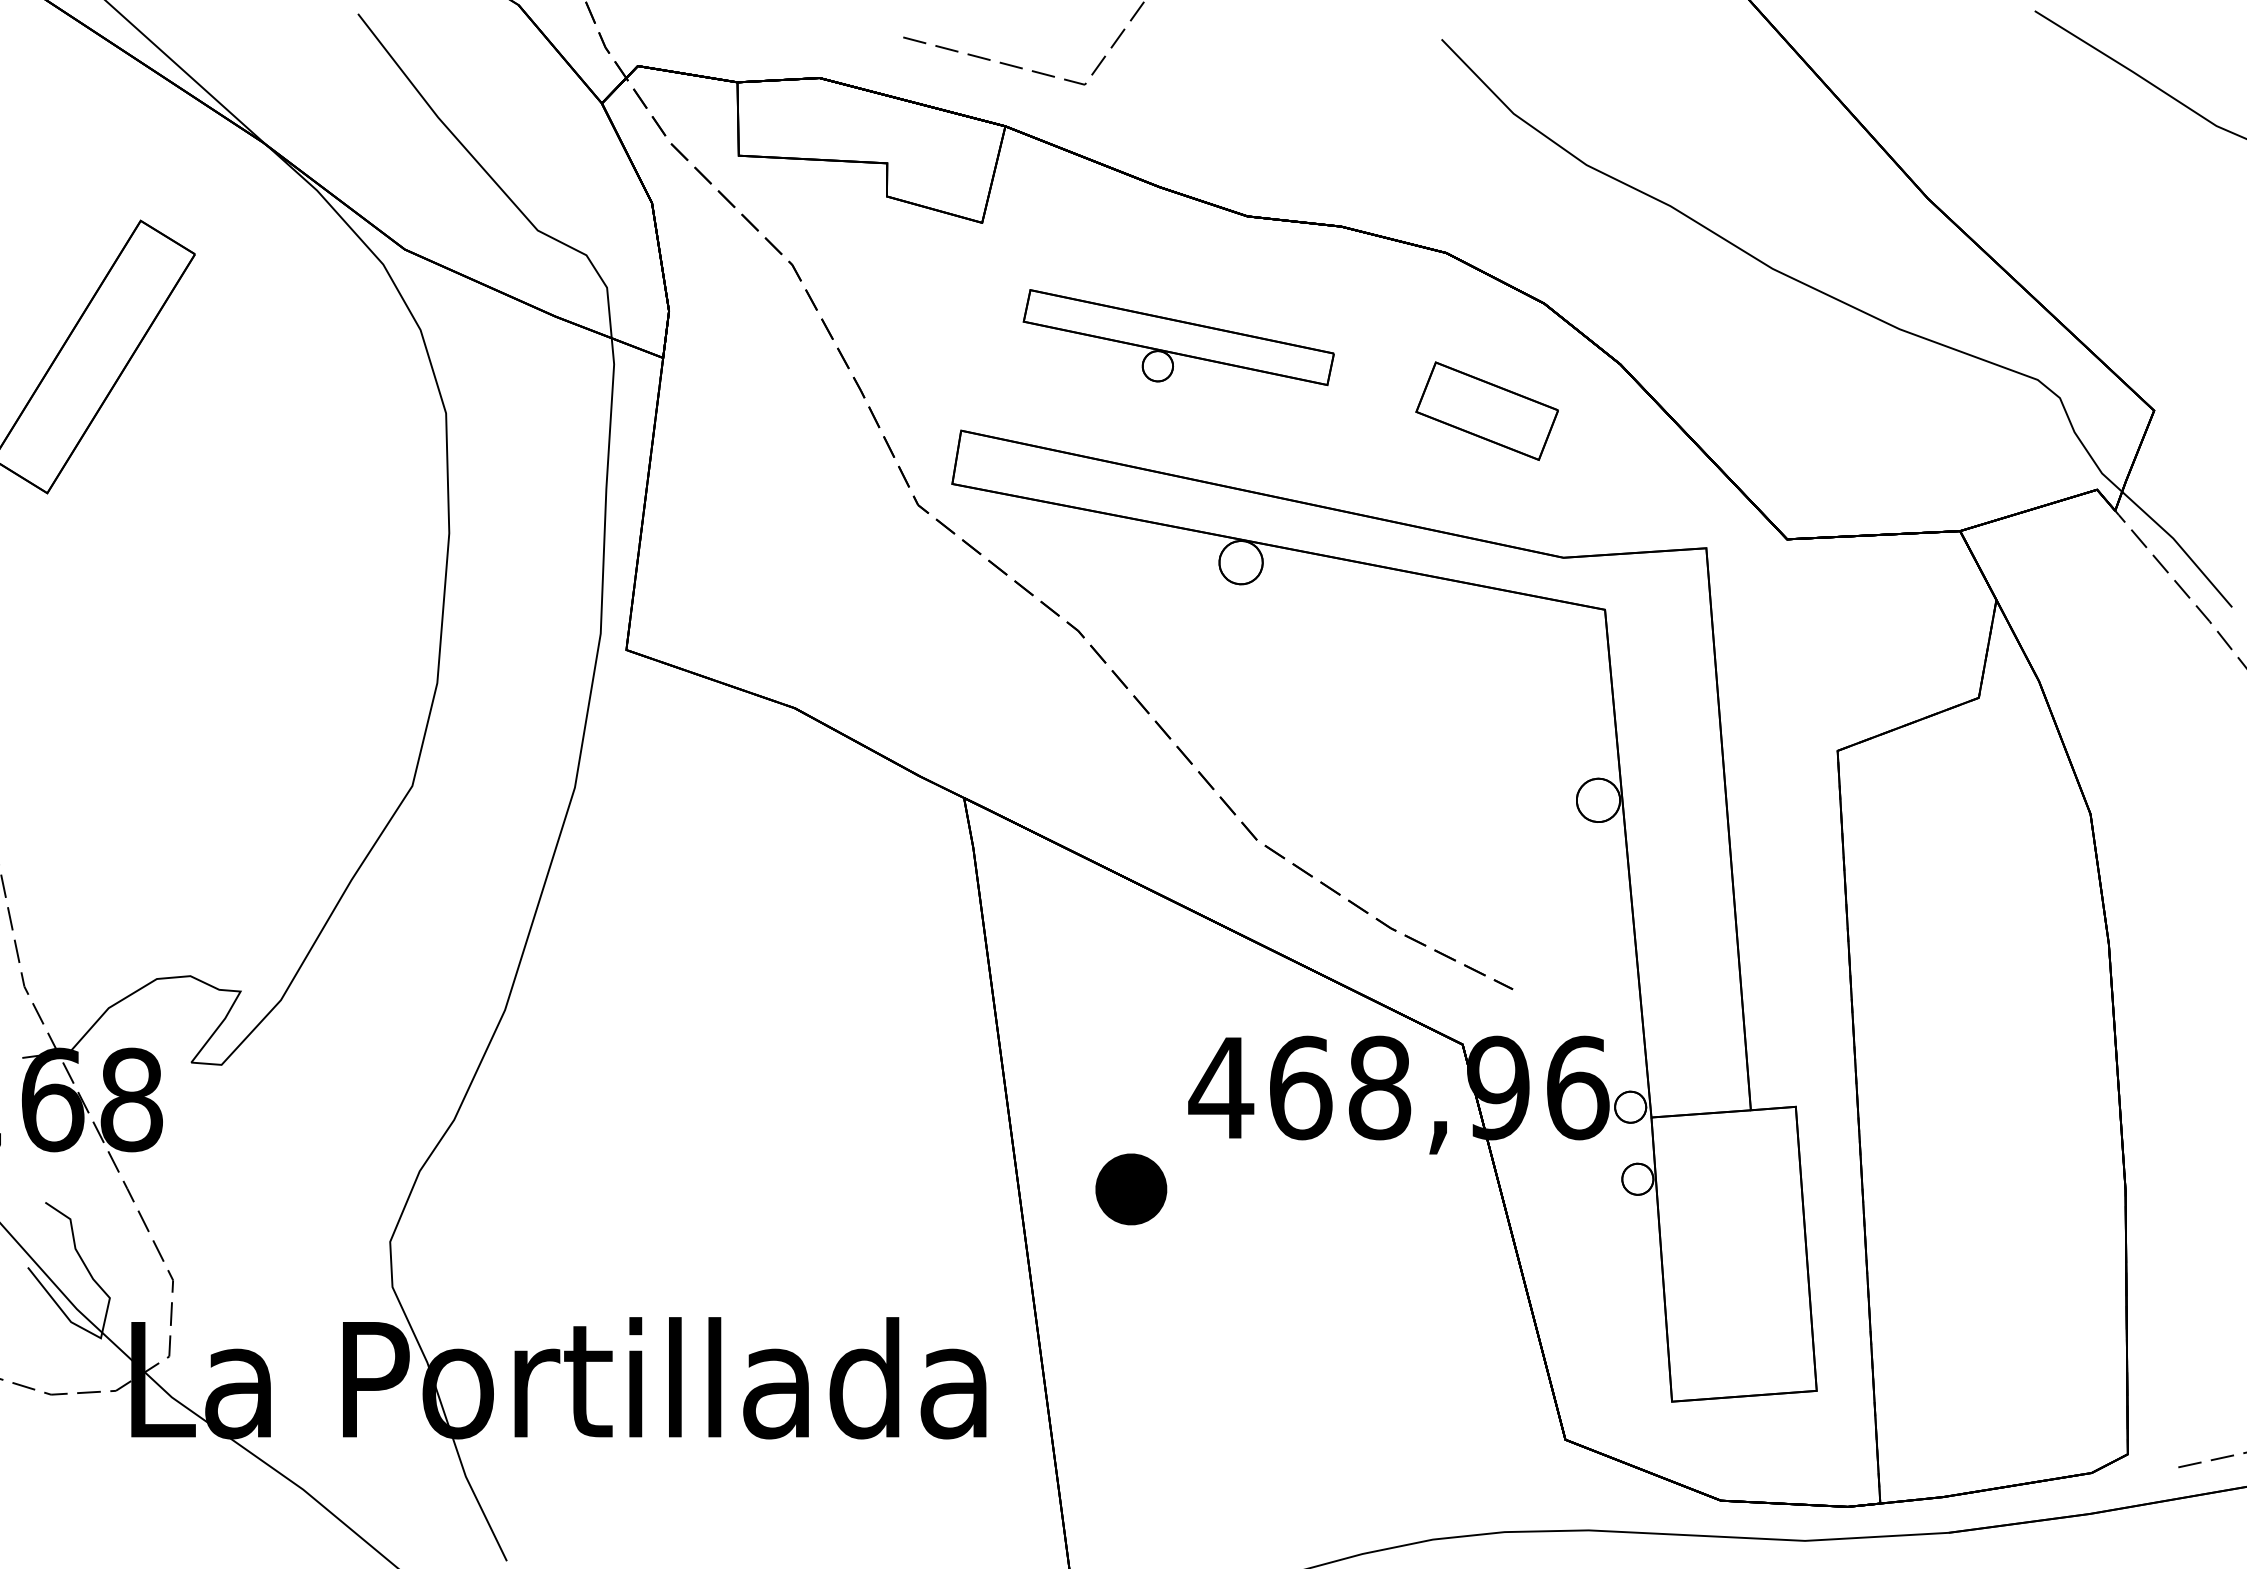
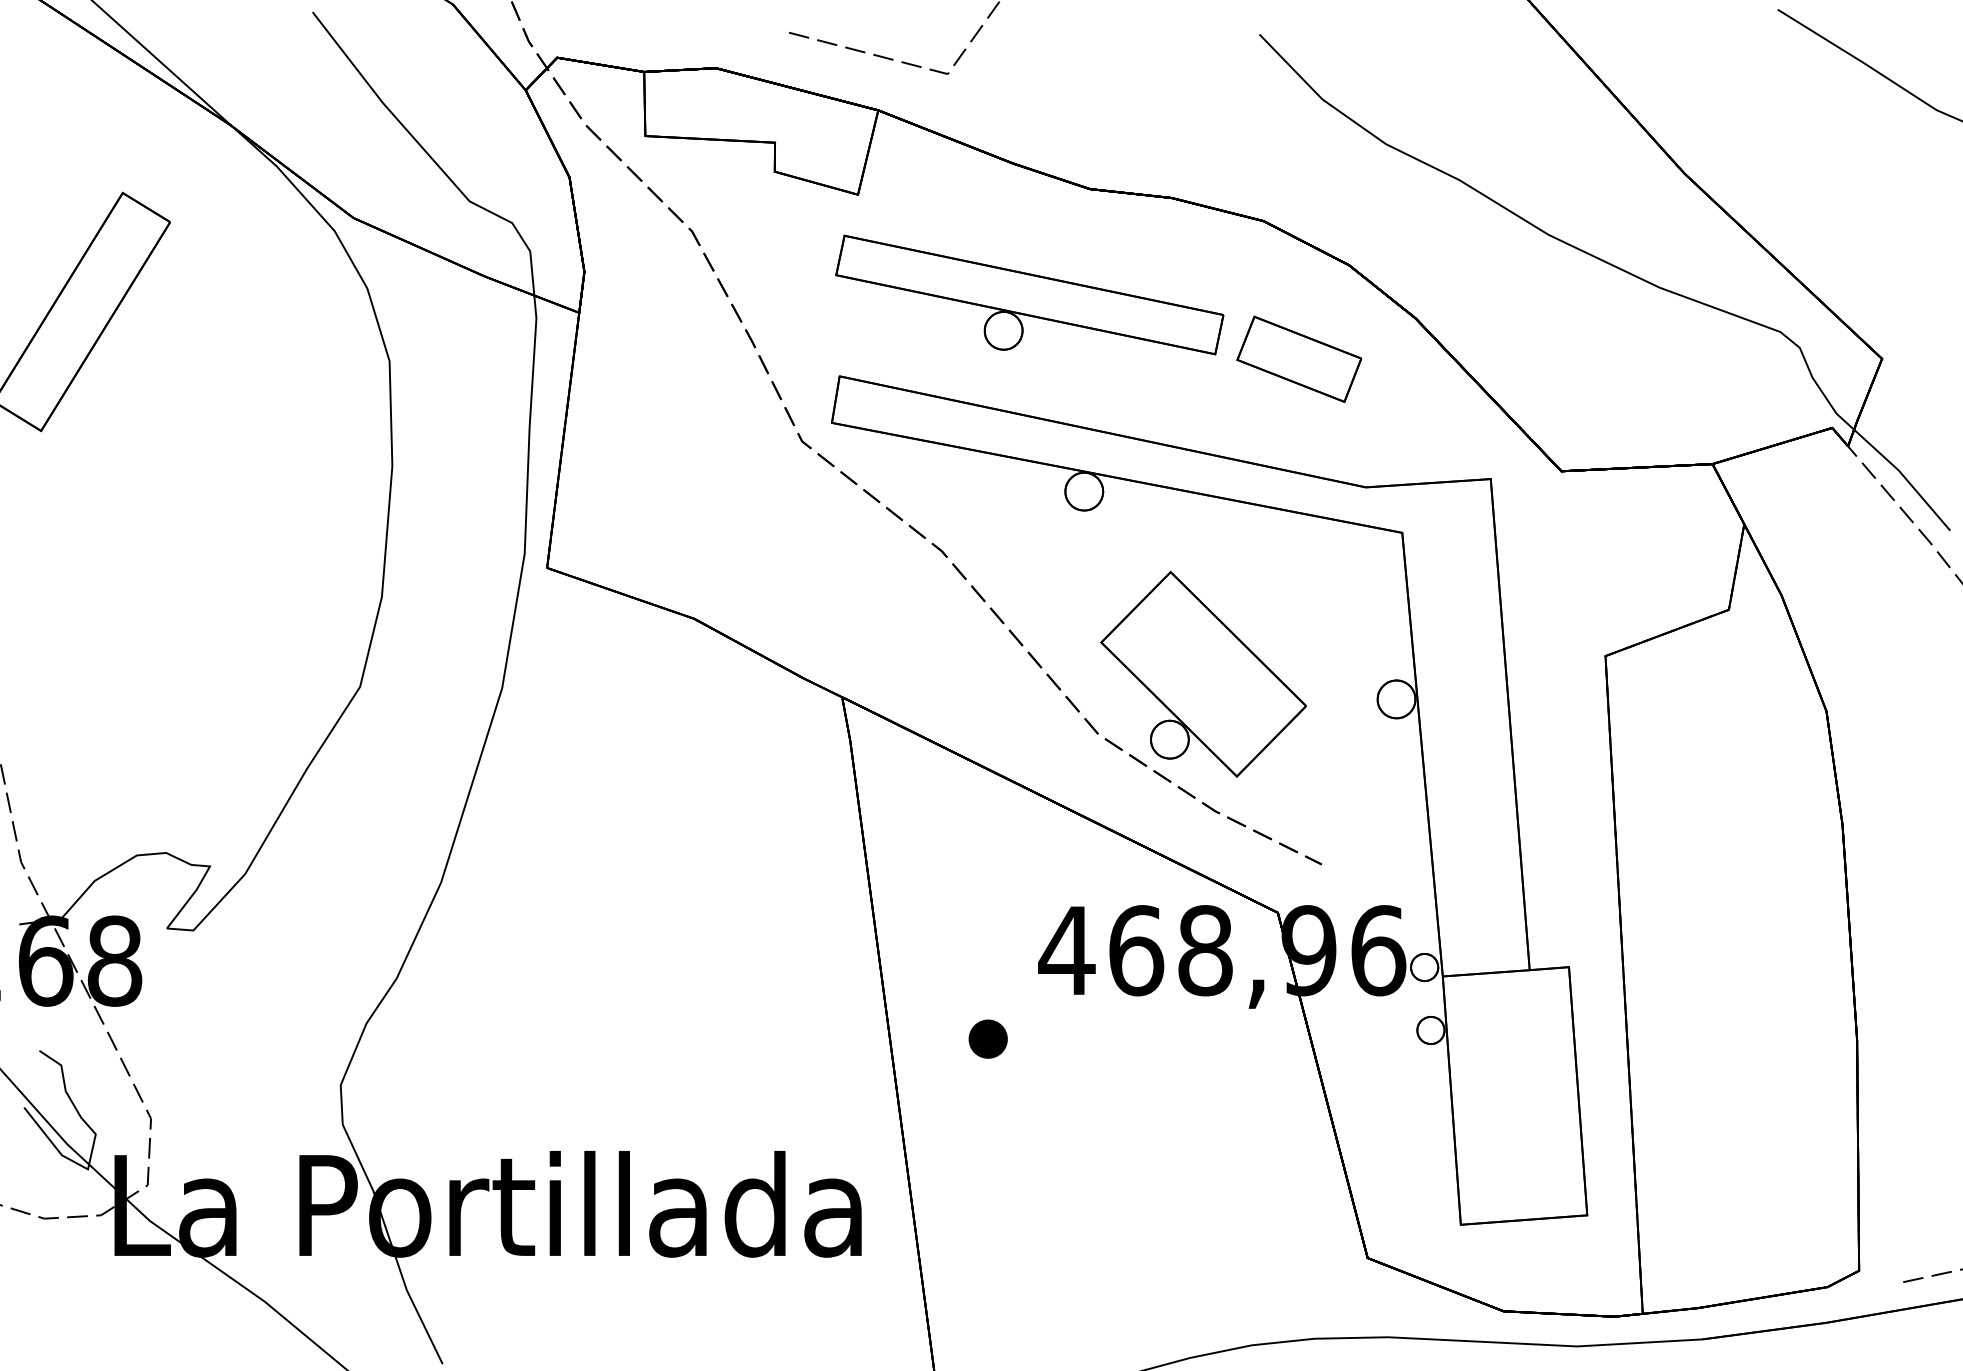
part: (1178, 337) -> (1029, 294), size x1.43
part: (1377, 771) -> (1203, 674), added
part: (1130, 1188) -> (987, 1038), size x0.62

